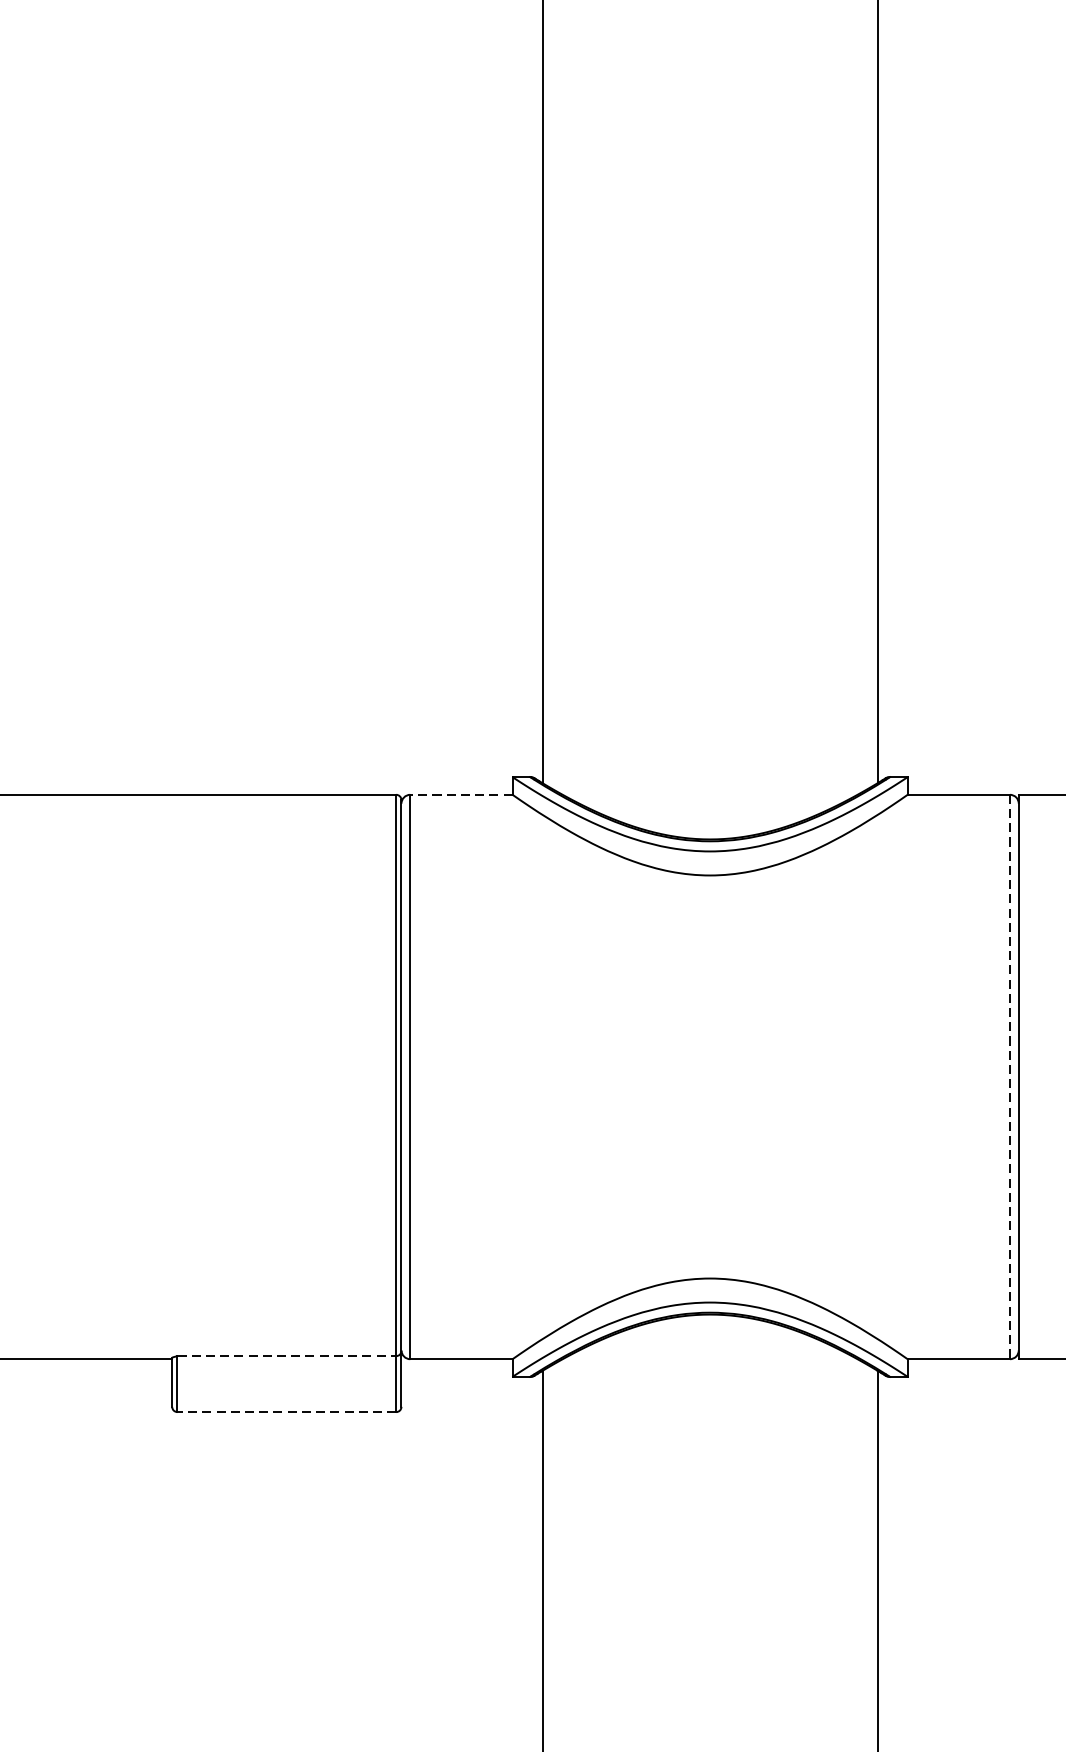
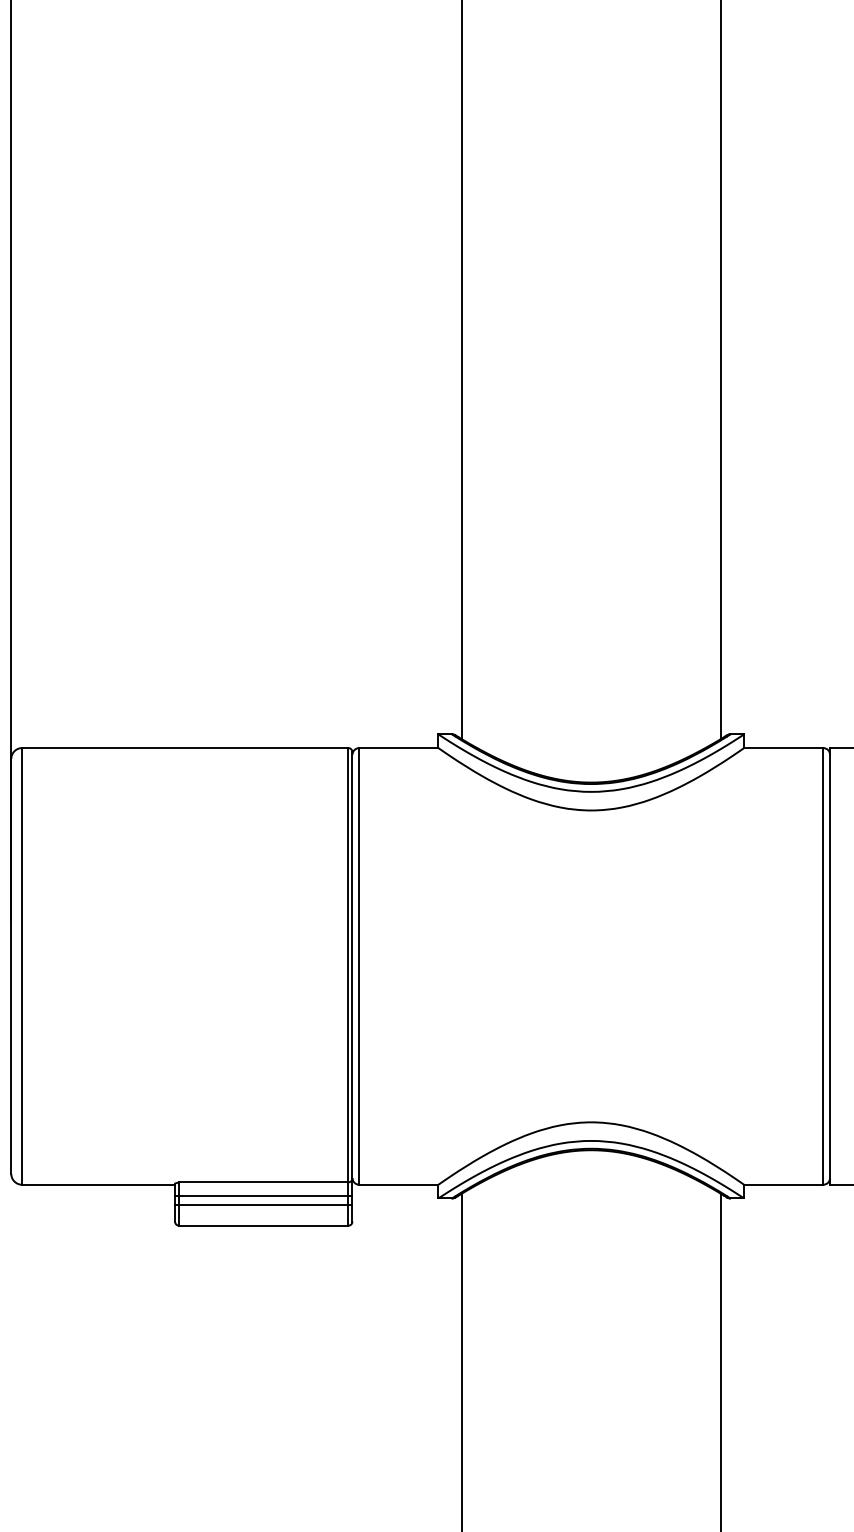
line: (460, 795) -> (398, 748), dashed -> solid
line: (1010, 1077) -> (823, 966), dashed -> solid
line: (286, 1356) -> (263, 1182), dashed -> solid
line: (286, 1373) -> (263, 1195), added
line: (286, 1385) -> (263, 1205), added
line: (286, 1411) -> (263, 1225), dashed -> solid

